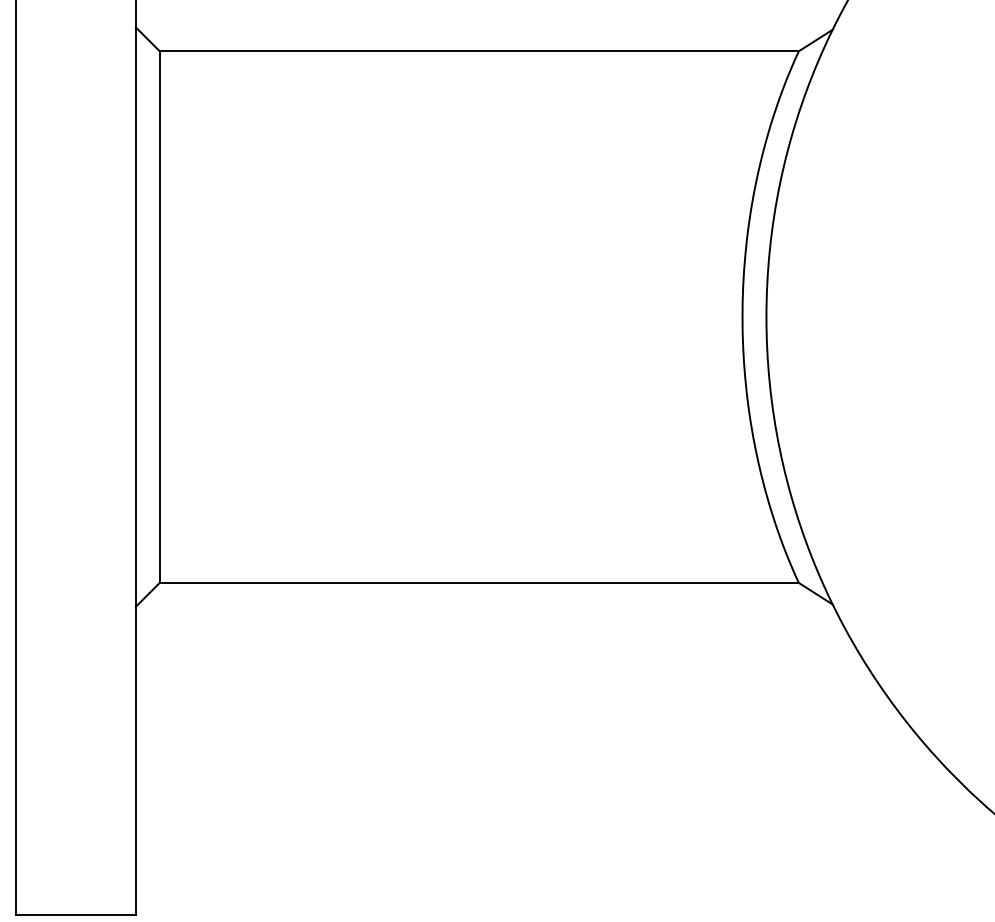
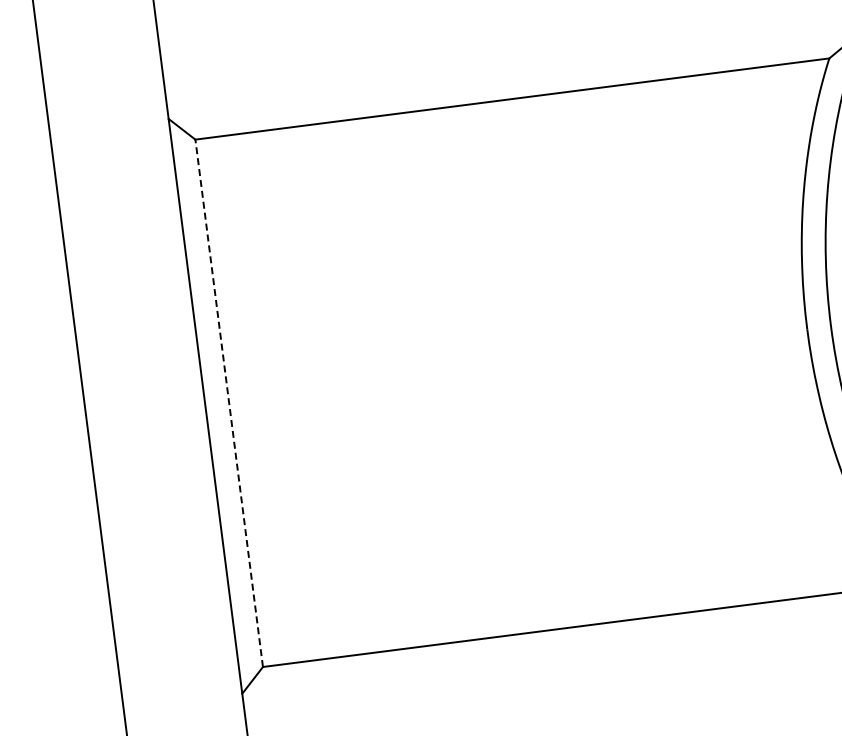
line: (159, 317) -> (229, 403), solid -> dashed

